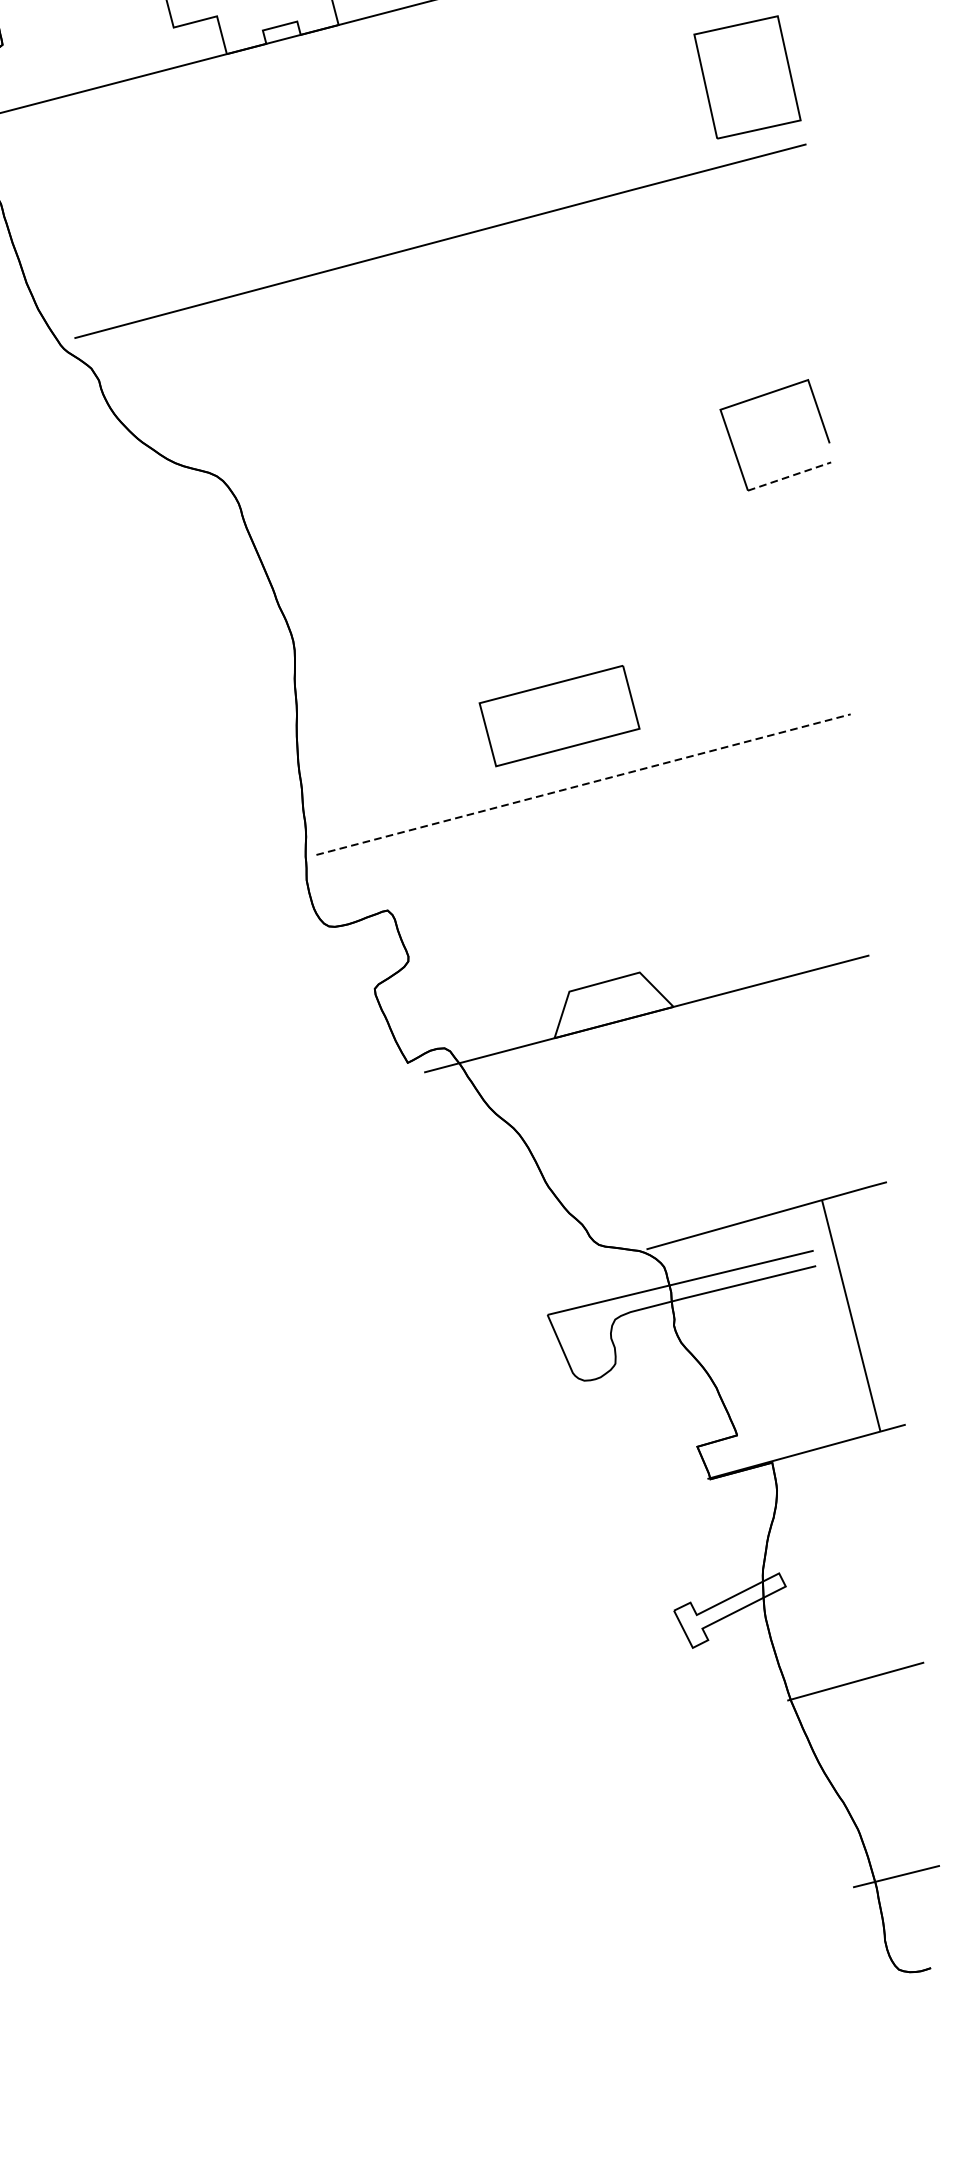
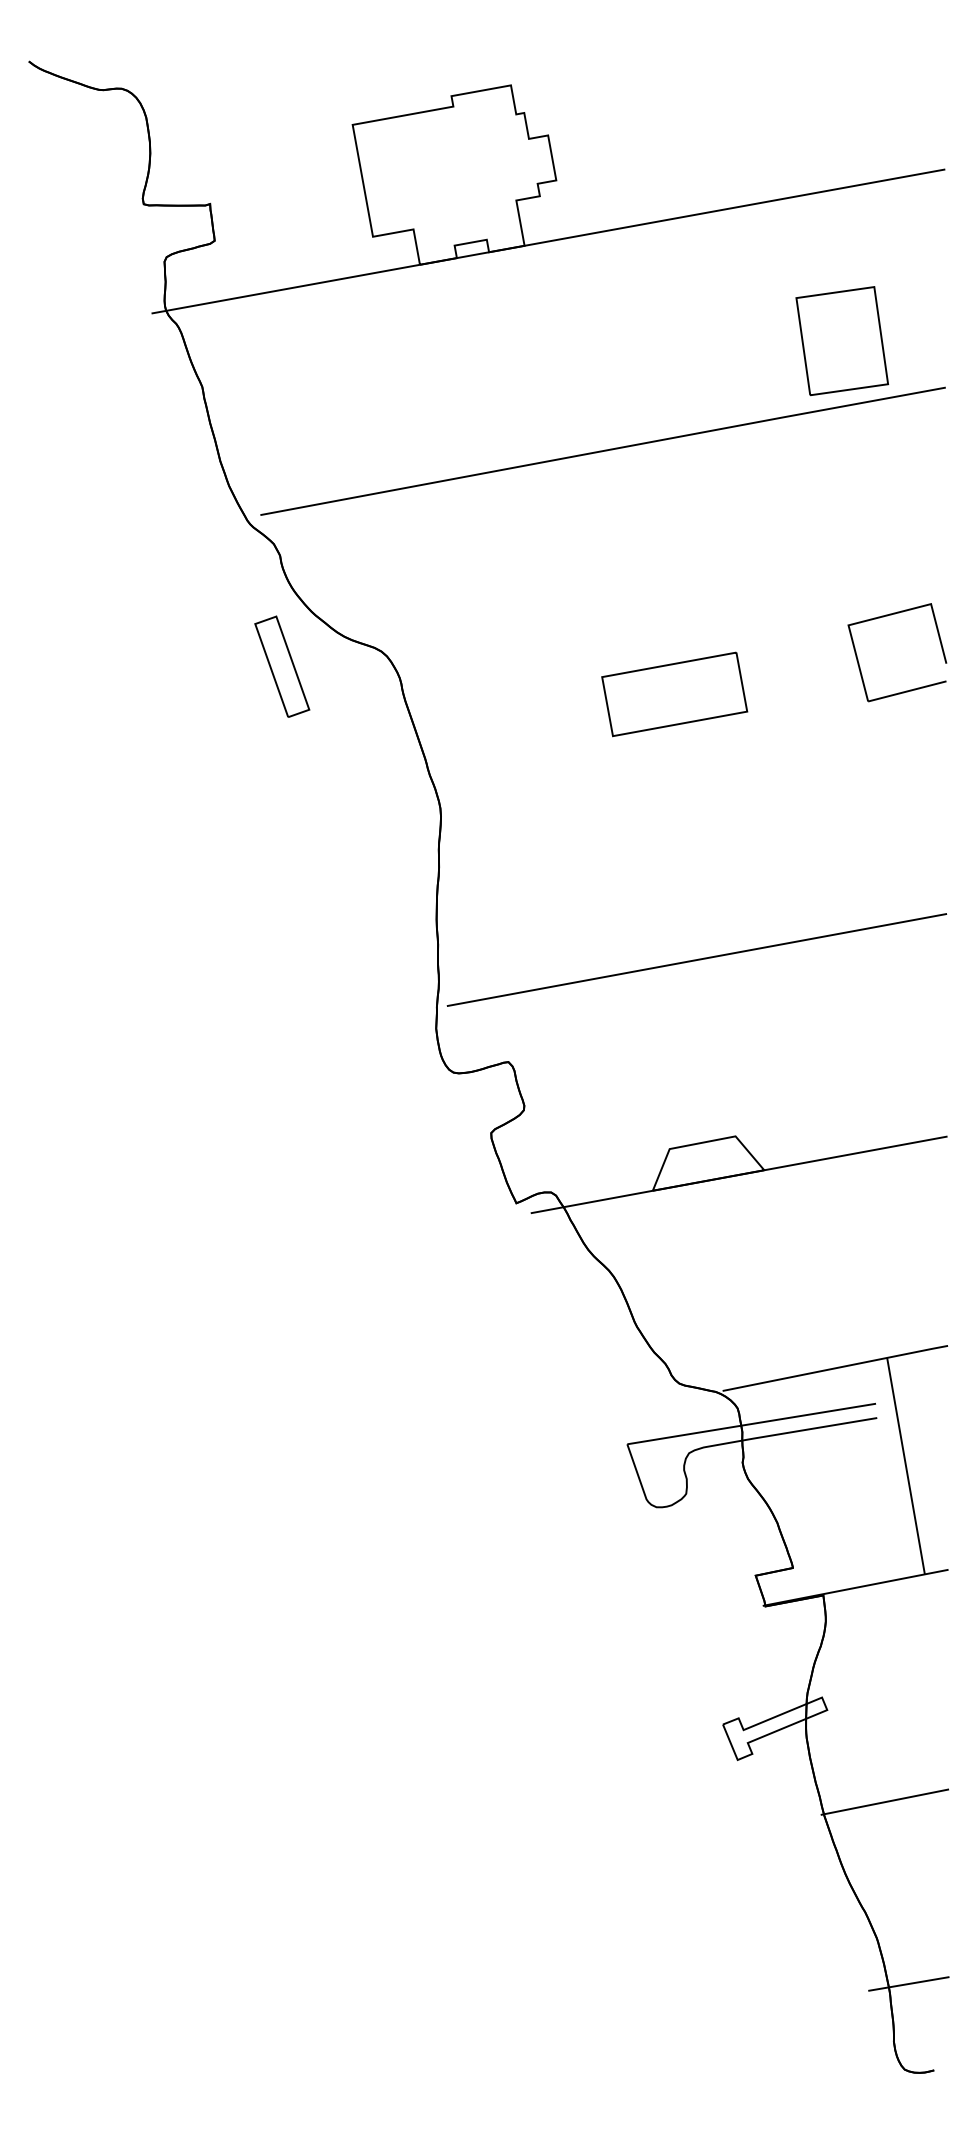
part: (747, 77) -> (842, 341), moved
line: (789, 476) -> (907, 691), dashed -> solid
part: (110, 500) -> (282, 666), added
part: (559, 716) -> (674, 694), moved
line: (584, 784) -> (697, 959), dashed -> solid

